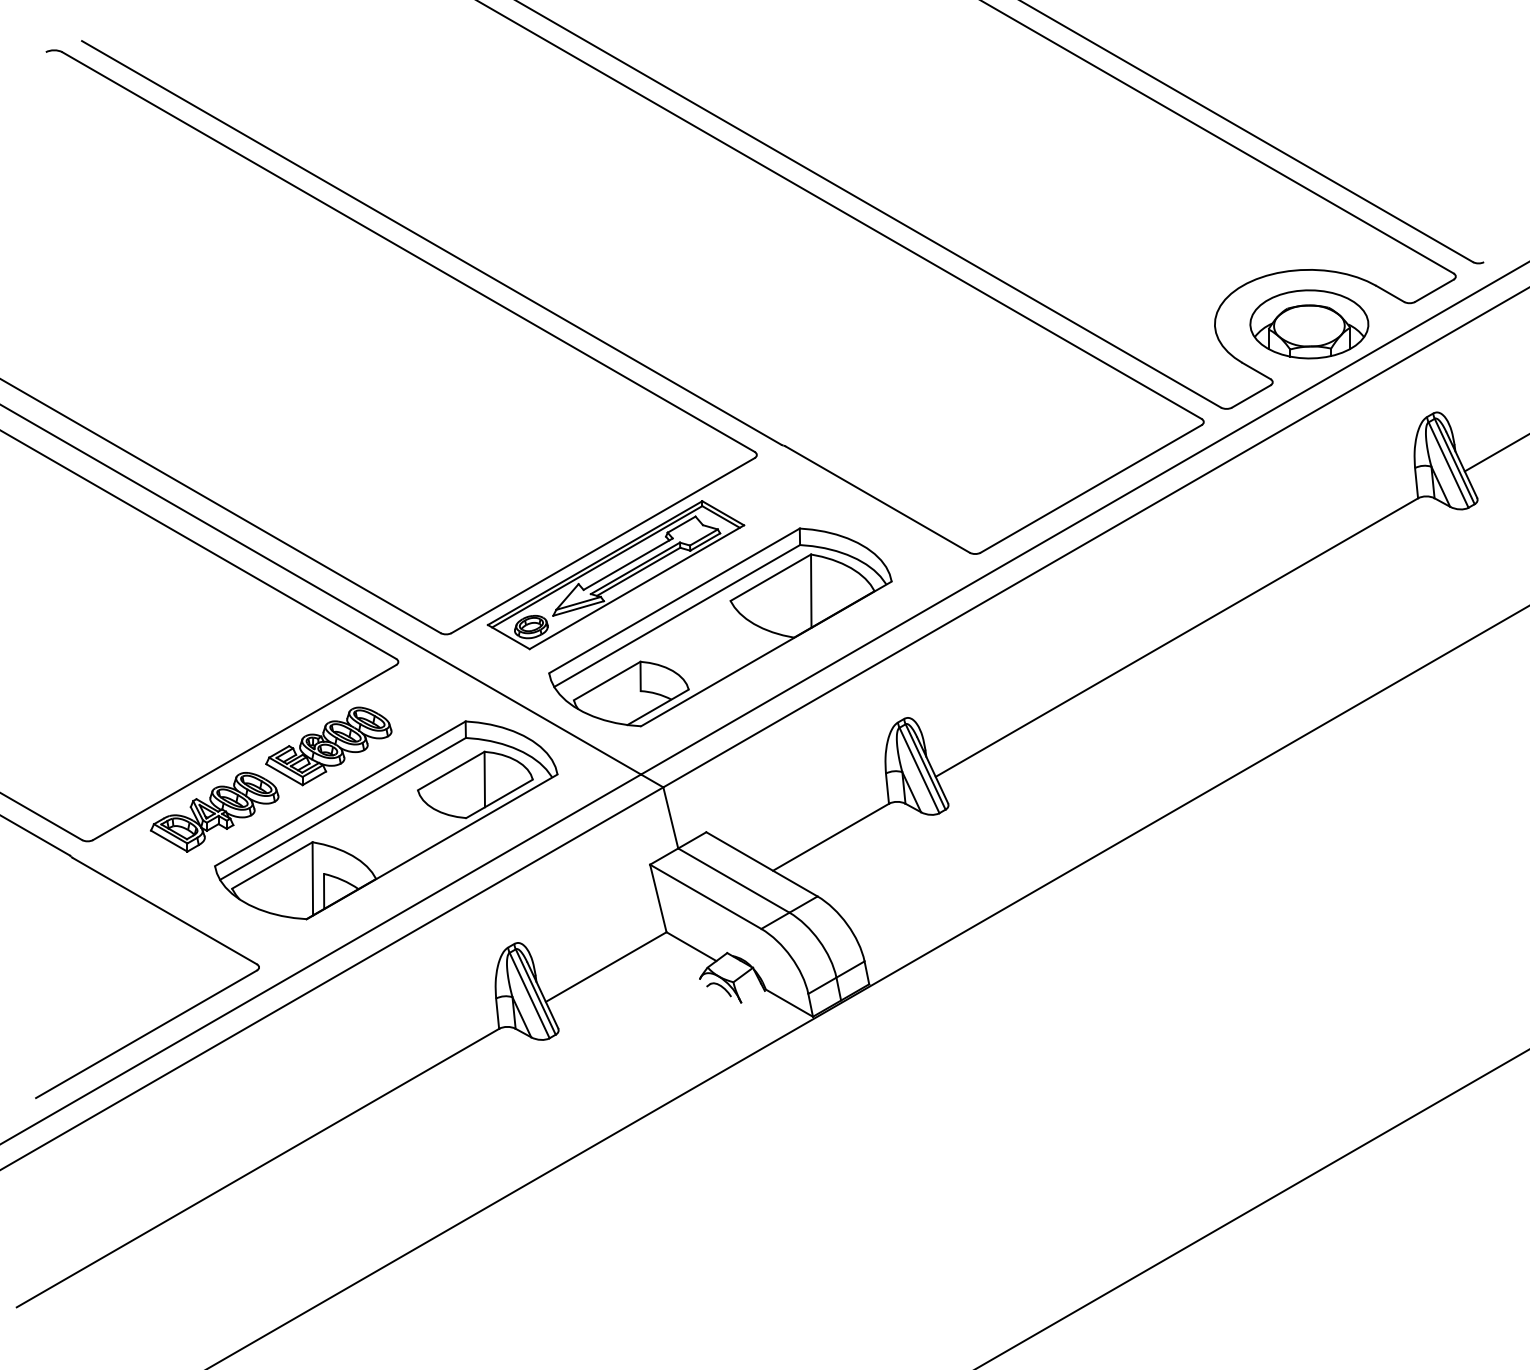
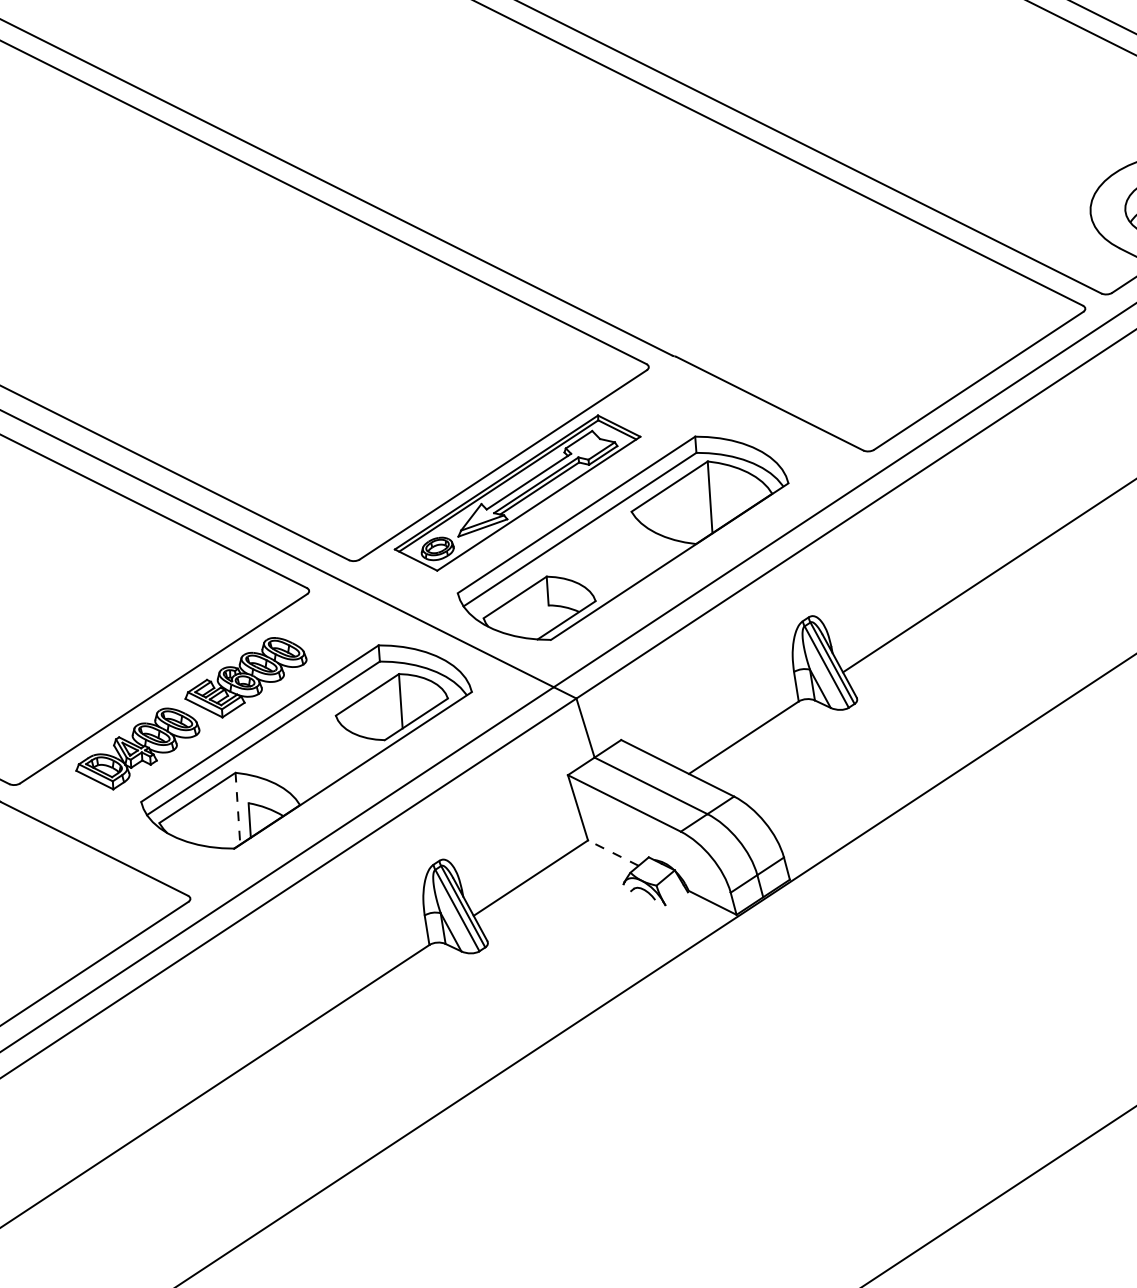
line: (312, 878) -> (237, 808), solid -> dashed
line: (691, 946) -> (613, 852), solid -> dashed

